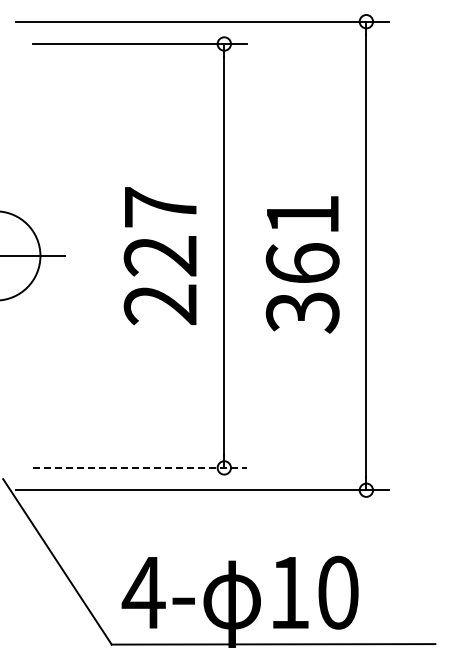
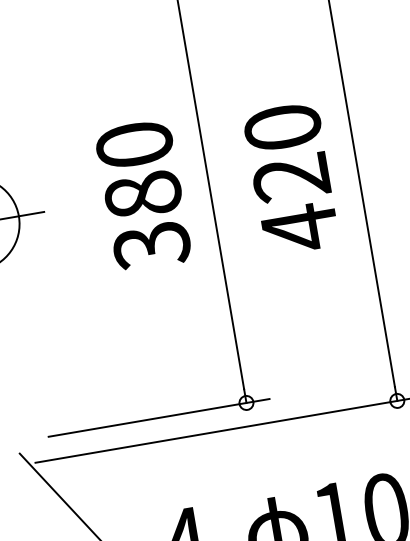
text: (160, 256) -> (143, 195), 227 -> 380
text: (302, 264) -> (291, 178), 361 -> 420
line: (139, 467) -> (158, 417), dashed -> solid

